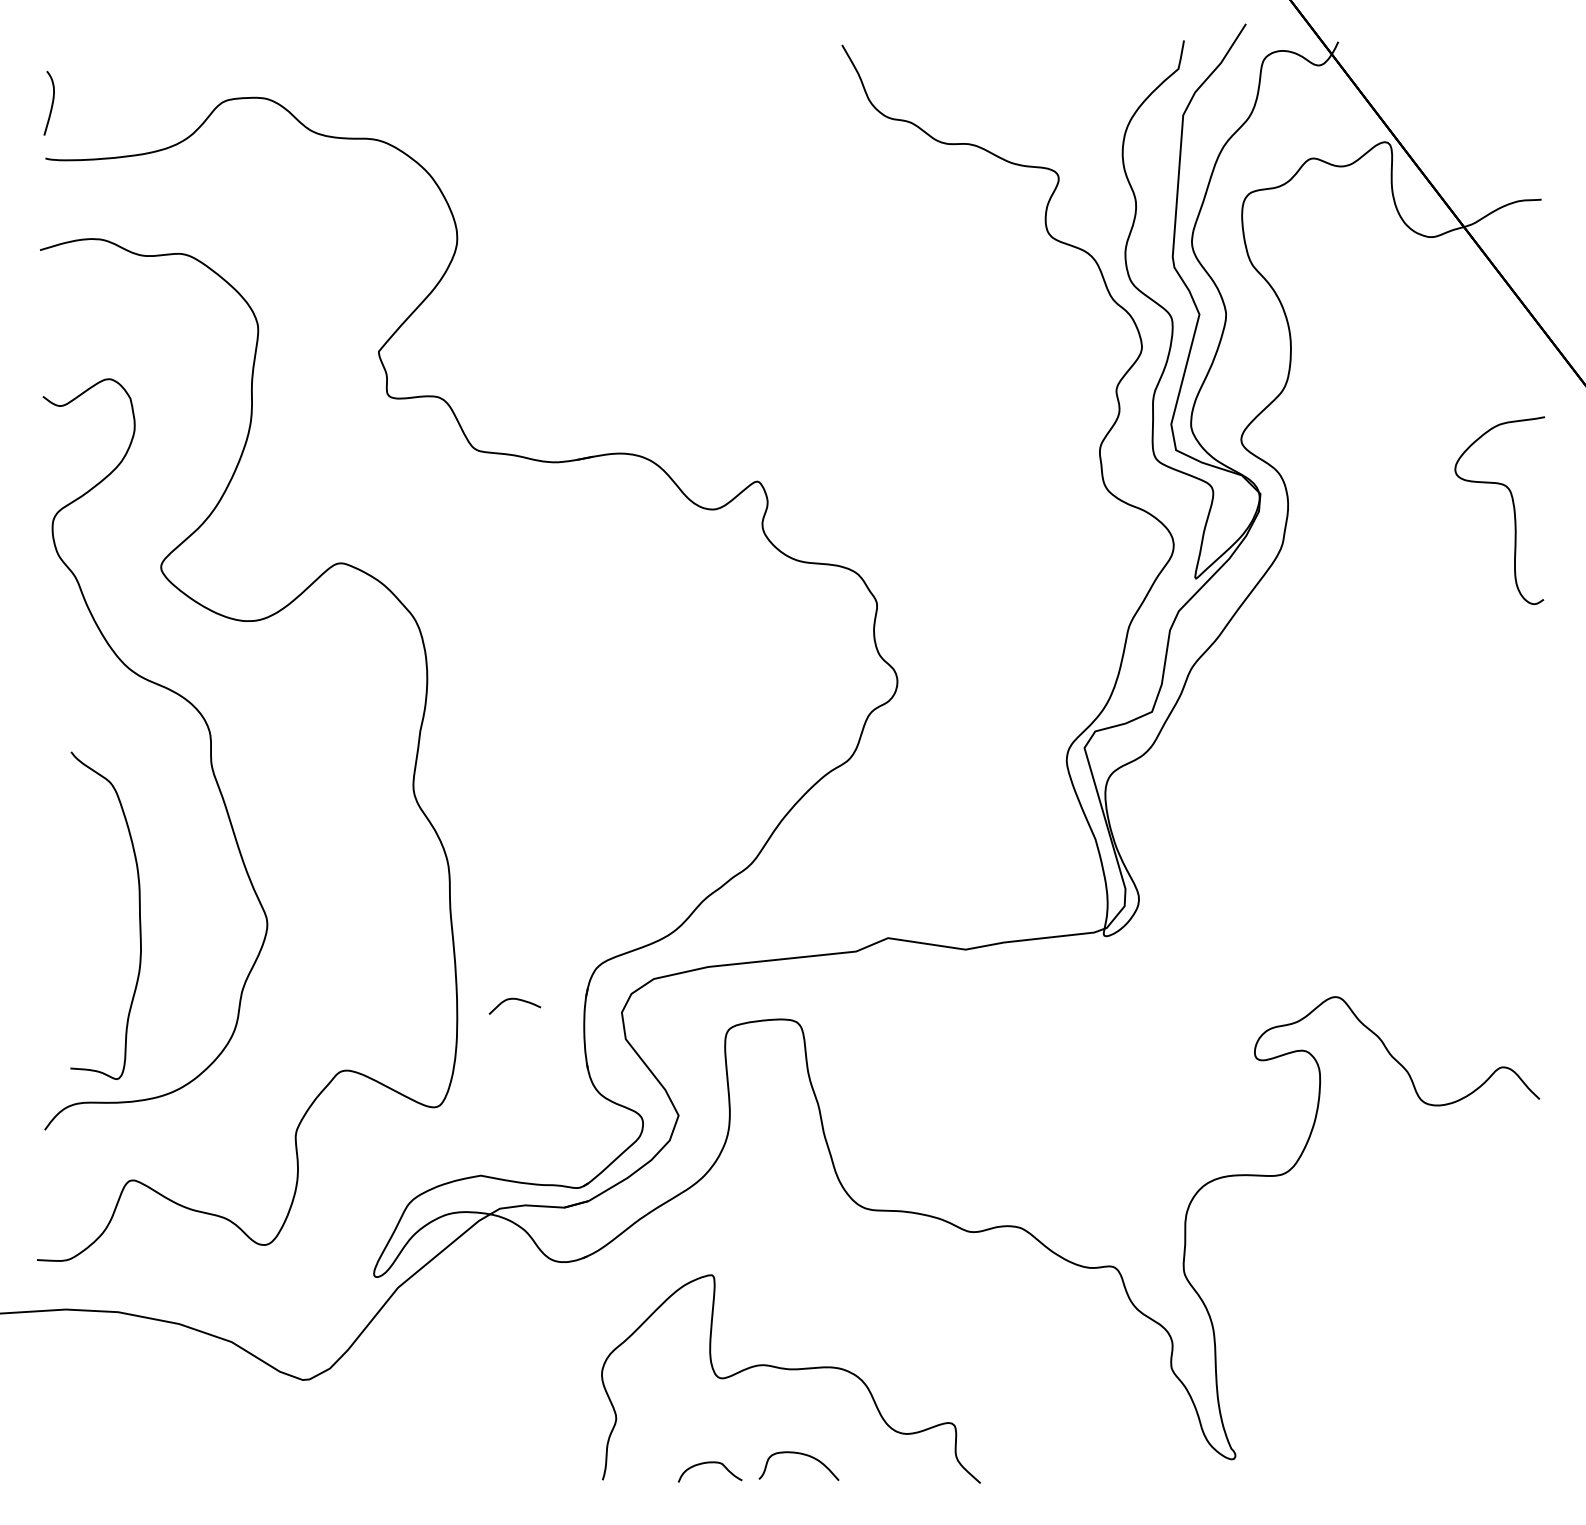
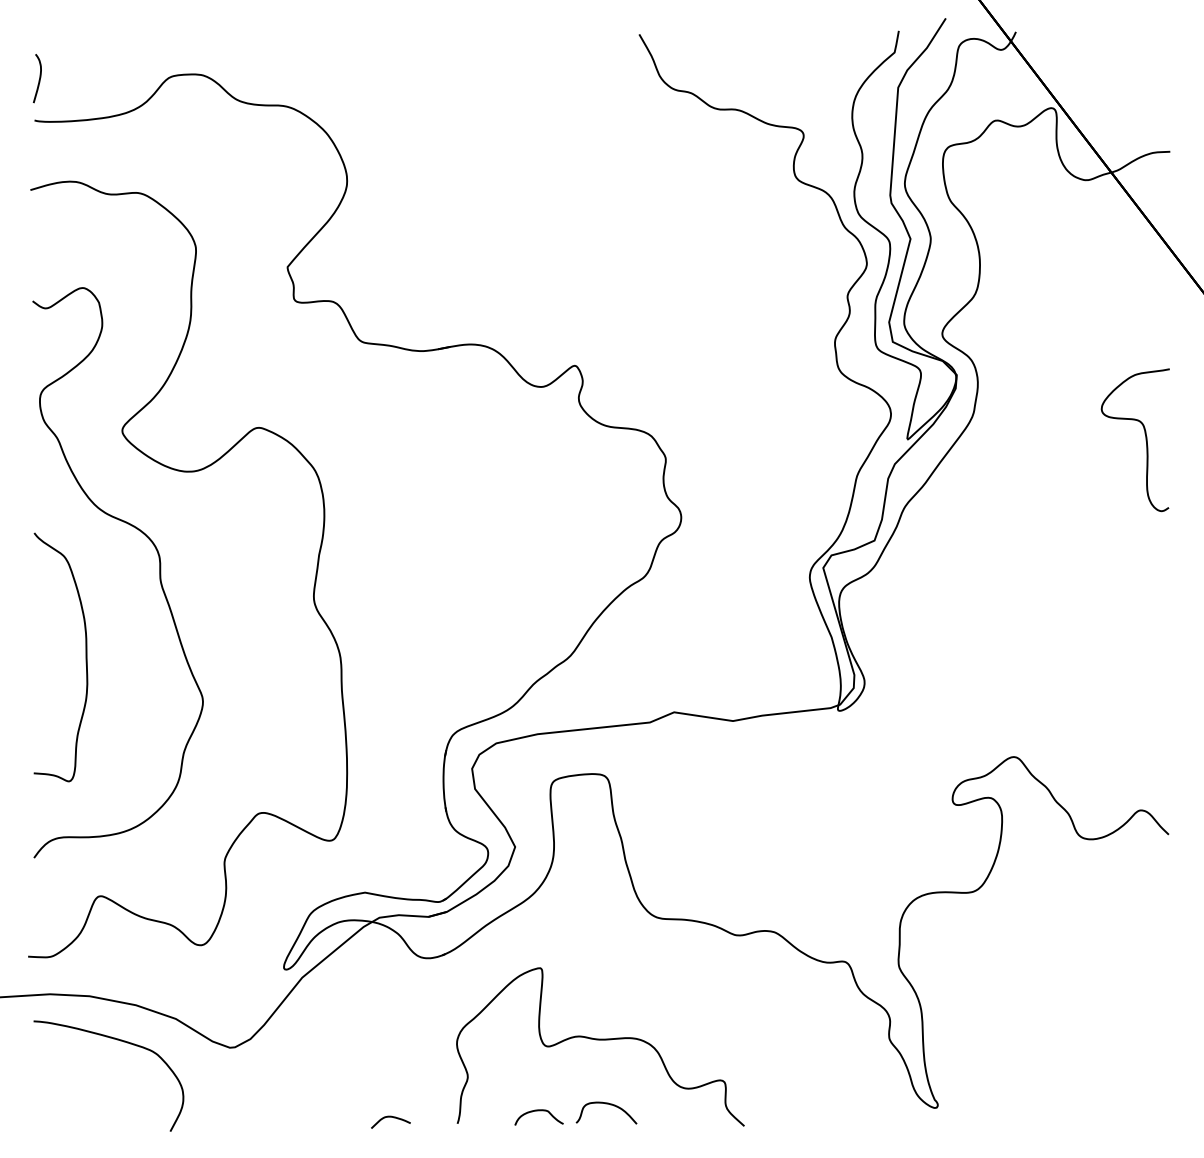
curve: (1513, 510) -> (1145, 440), moved
curve: (139, 915) -> (86, 657), moved
curve: (517, 1000) -> (392, 1117), moved
curve: (155, 1370) -> (118, 1040), added

